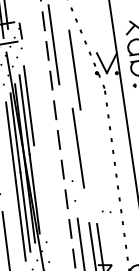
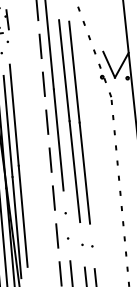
line: (66, 68) -> (63, 69), added
line: (64, 123) -> (58, 139), added
line: (85, 148) -> (83, 172), added
line: (39, 184) -> (23, 215), added
part: (106, 211) -> (87, 245), moved

